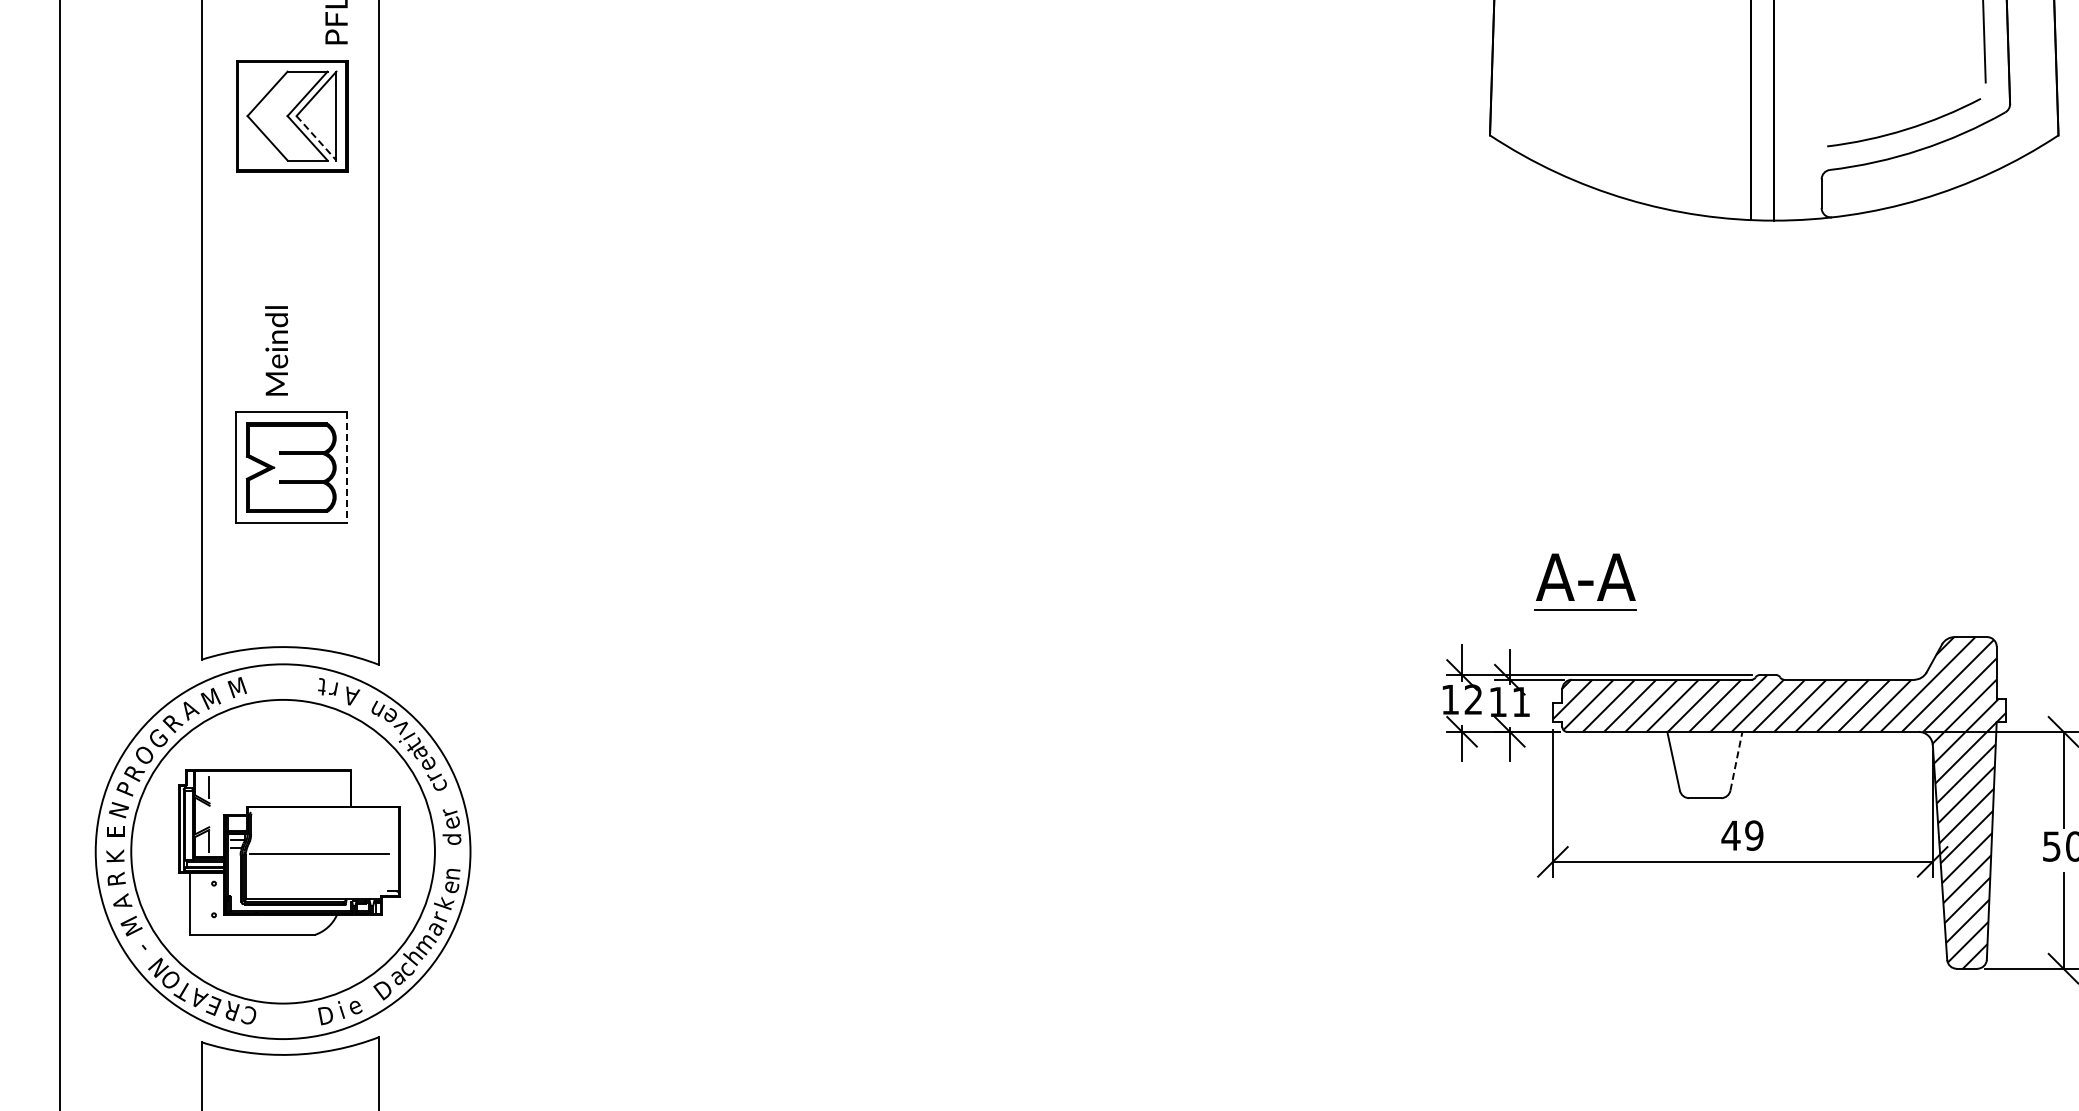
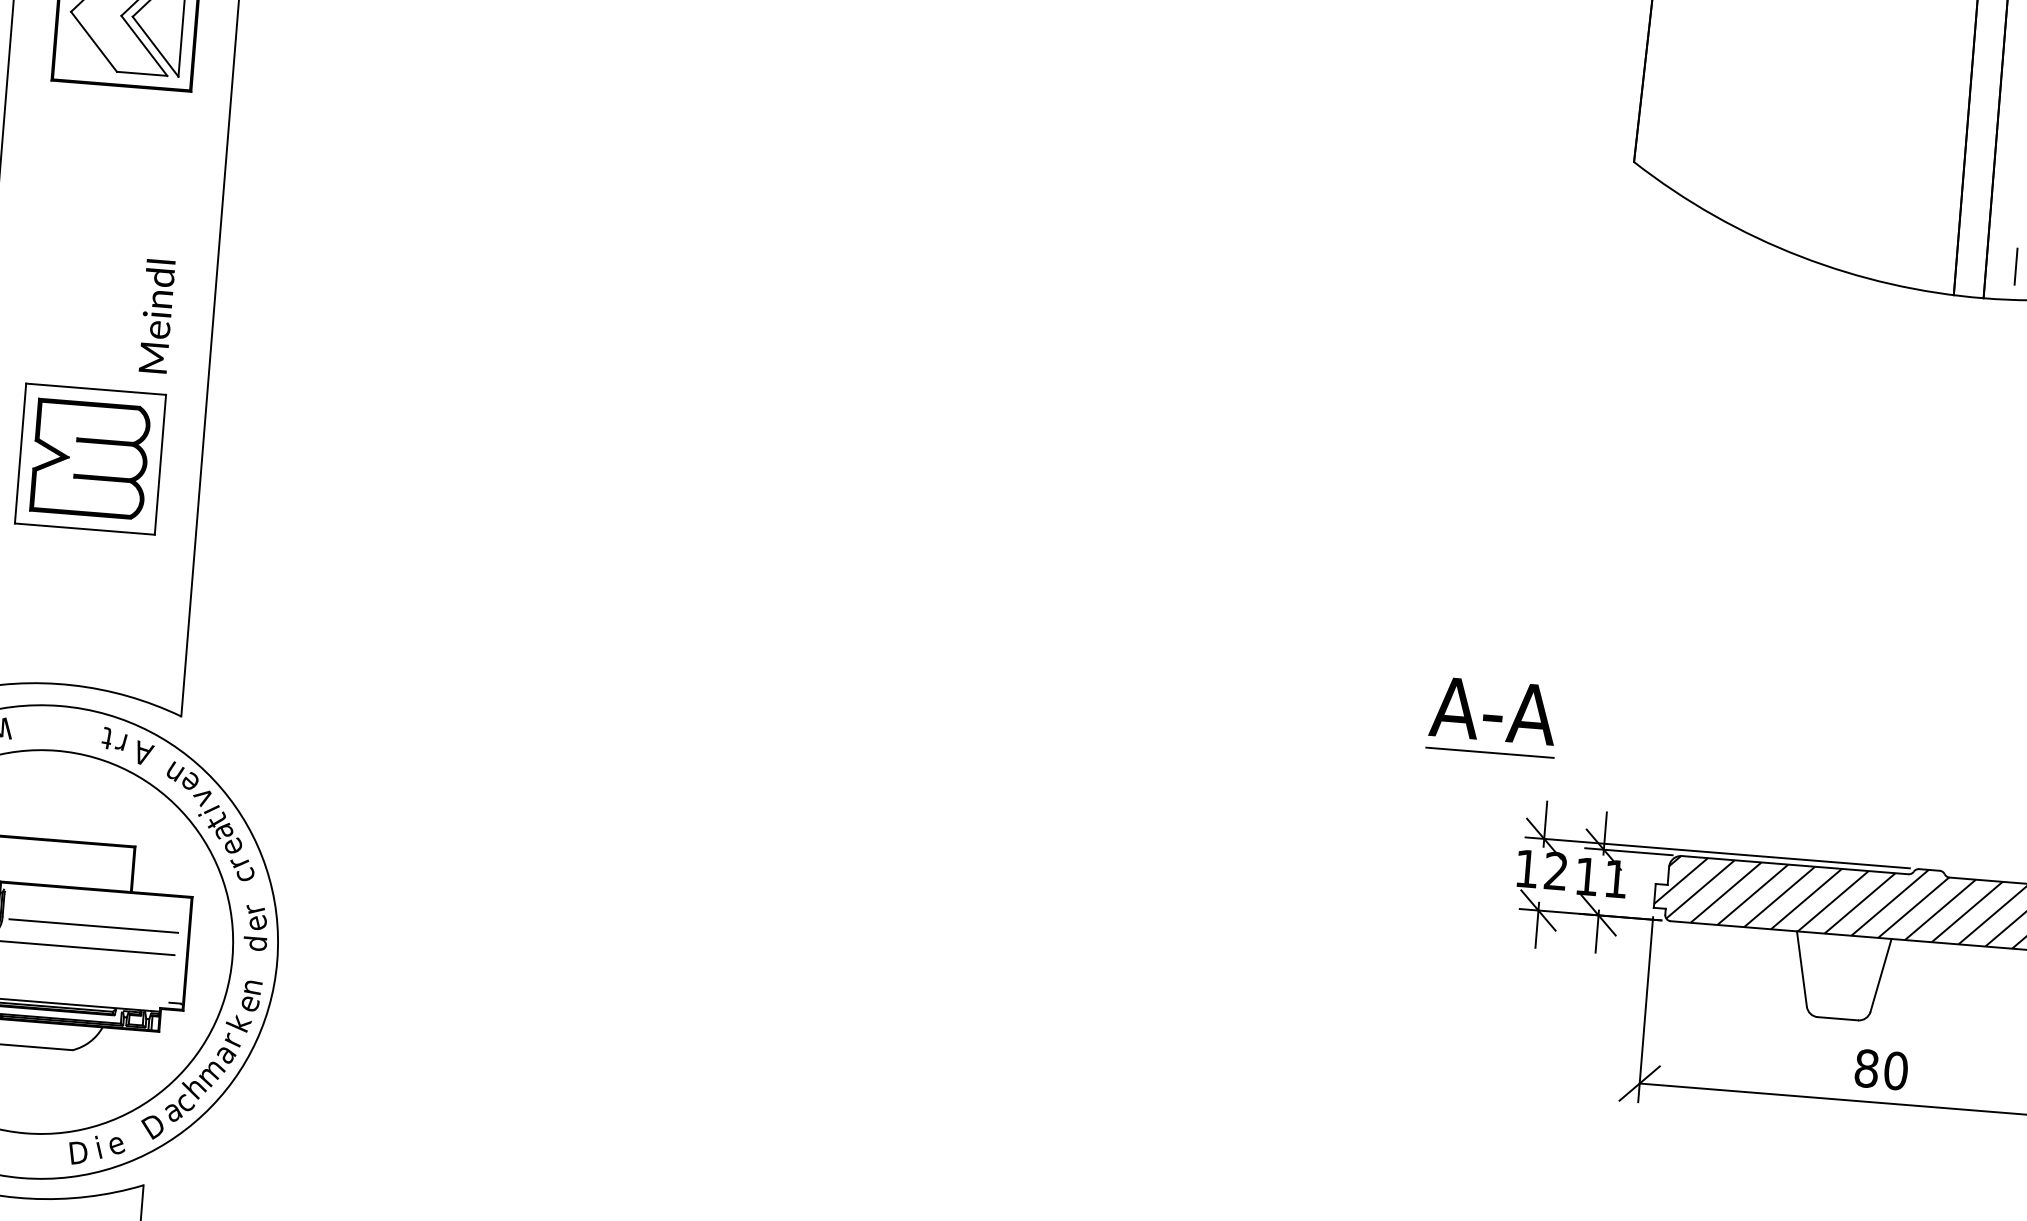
line: (316, 138) -> (155, 47), dashed -> solid
line: (1797, 193) -> (2015, 266), added
text: (276, 350) -> (156, 315), moved
line: (346, 467) -> (160, 464), dashed -> solid
part: (1585, 581) -> (1492, 716), moved
line: (1736, 761) -> (1881, 975), dashed -> solid
line: (323, 835) -> (93, 925), added
text: (1742, 835) -> (1881, 1069), 49 -> 80

